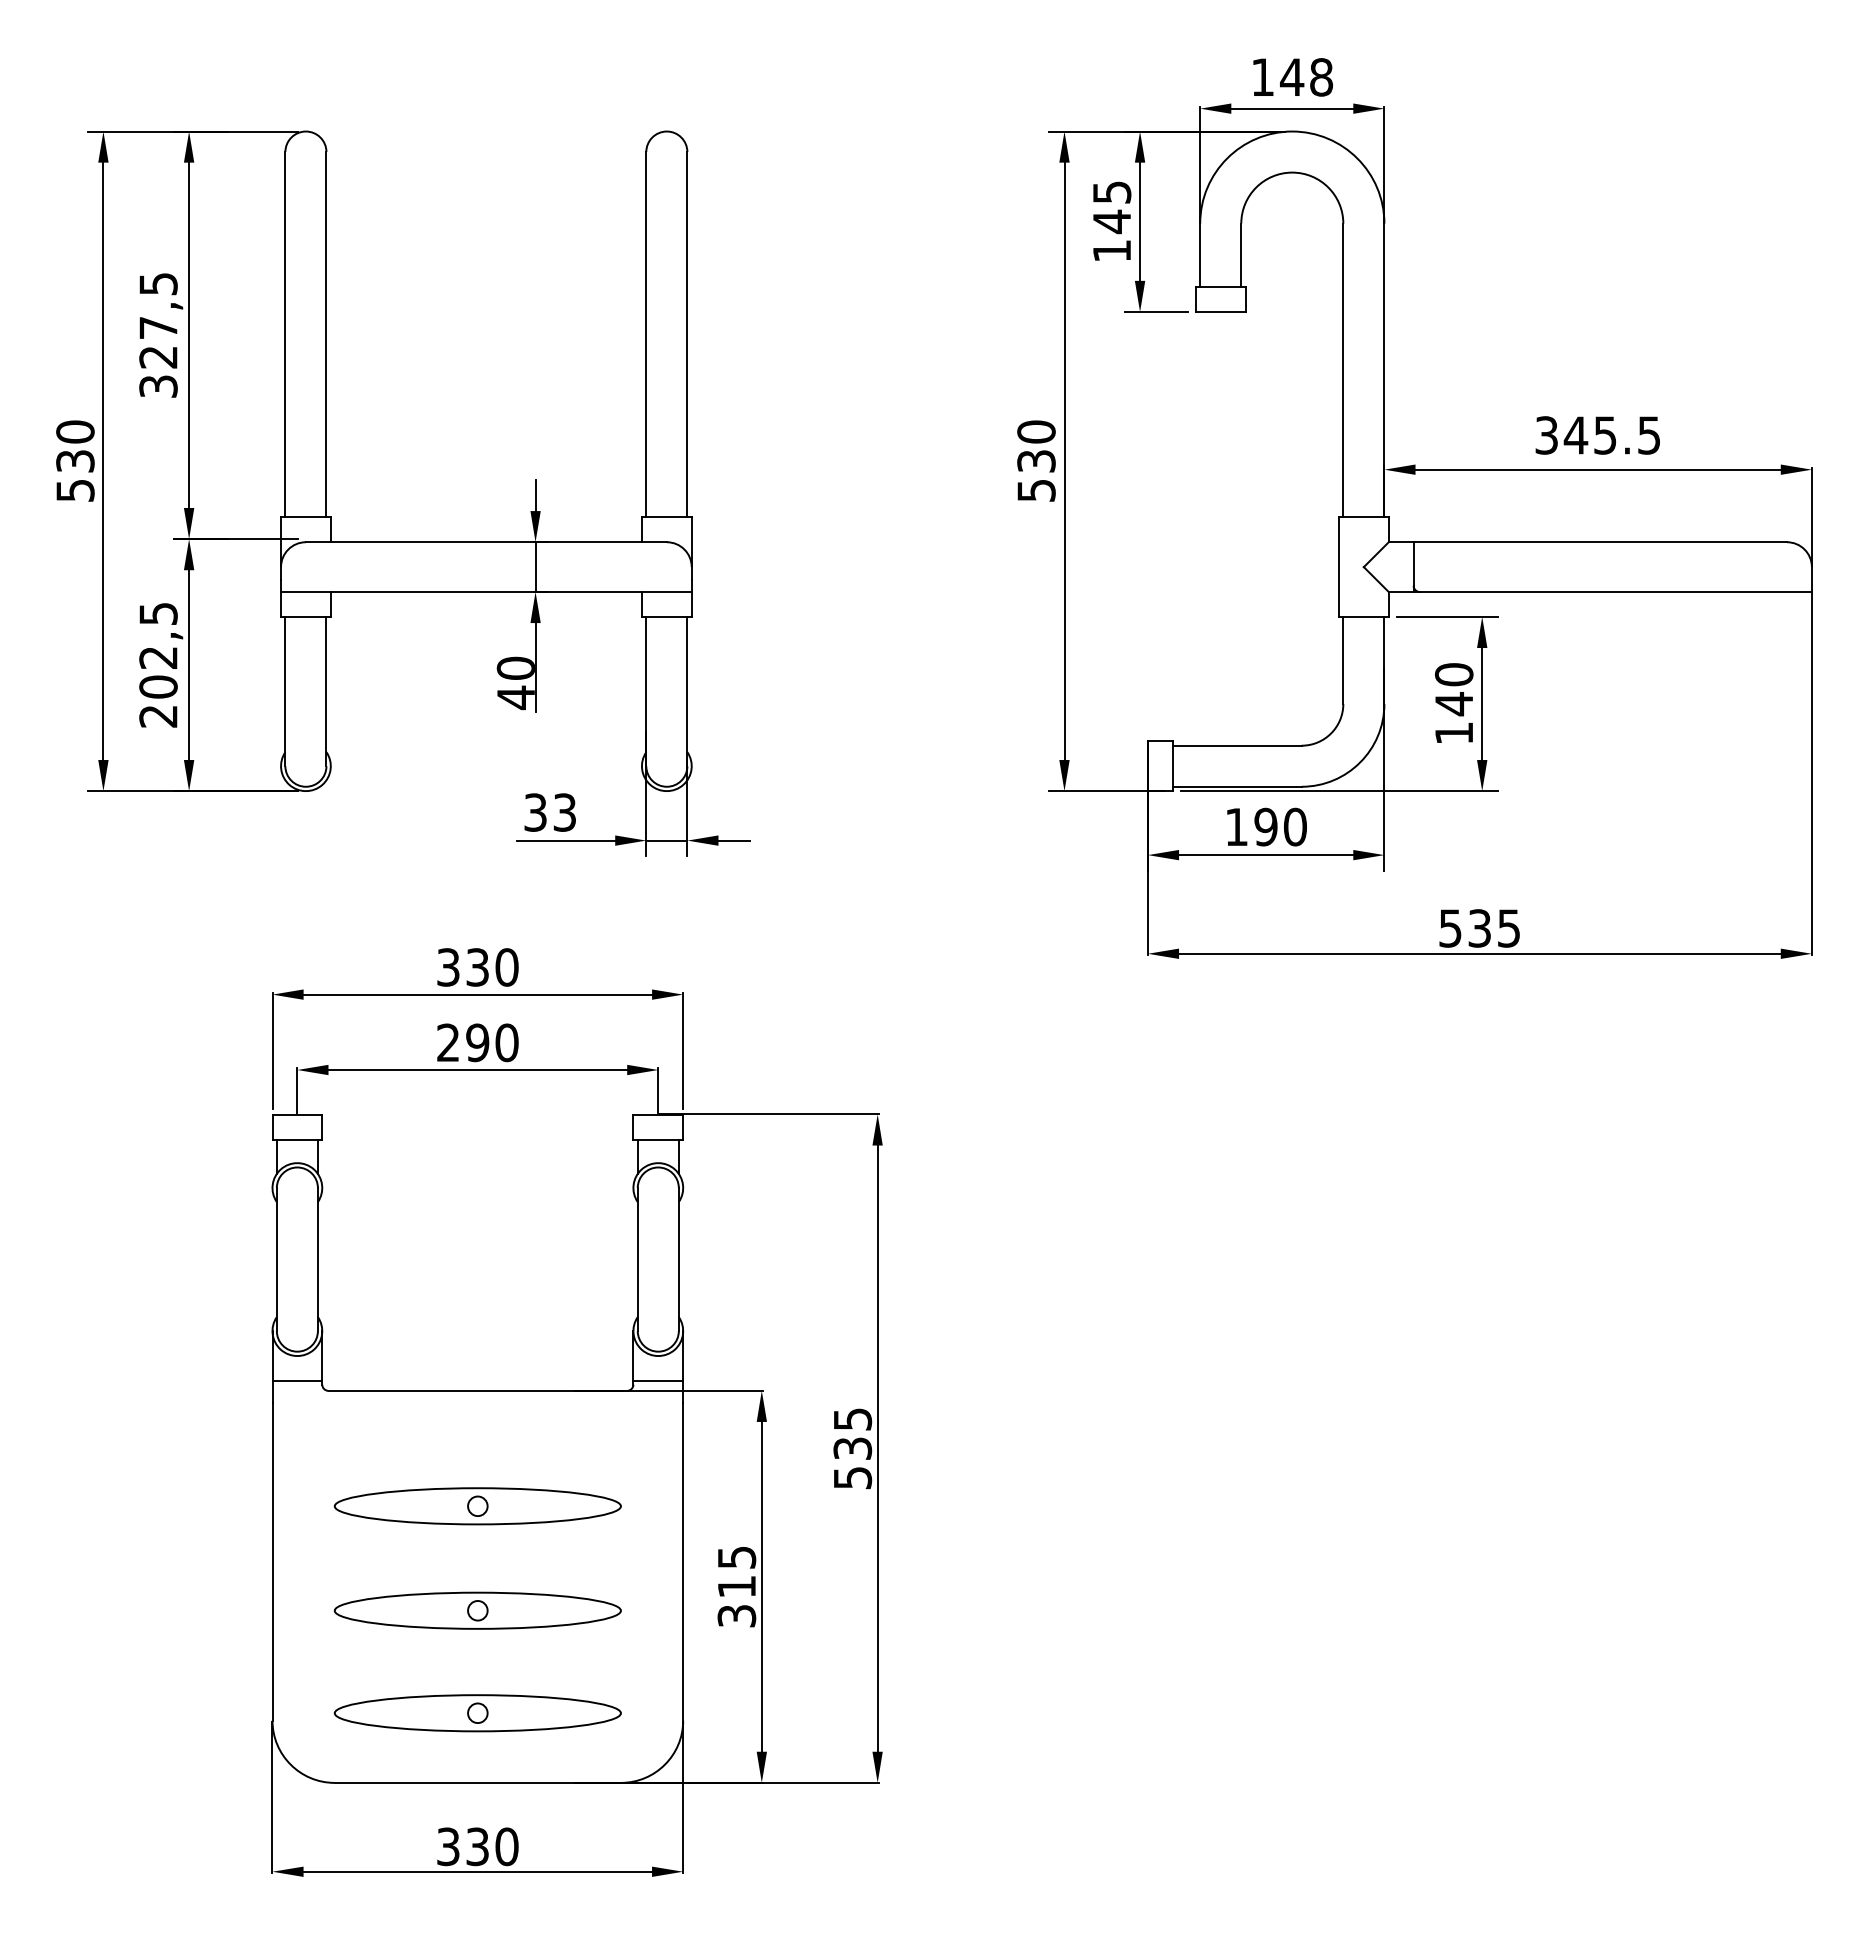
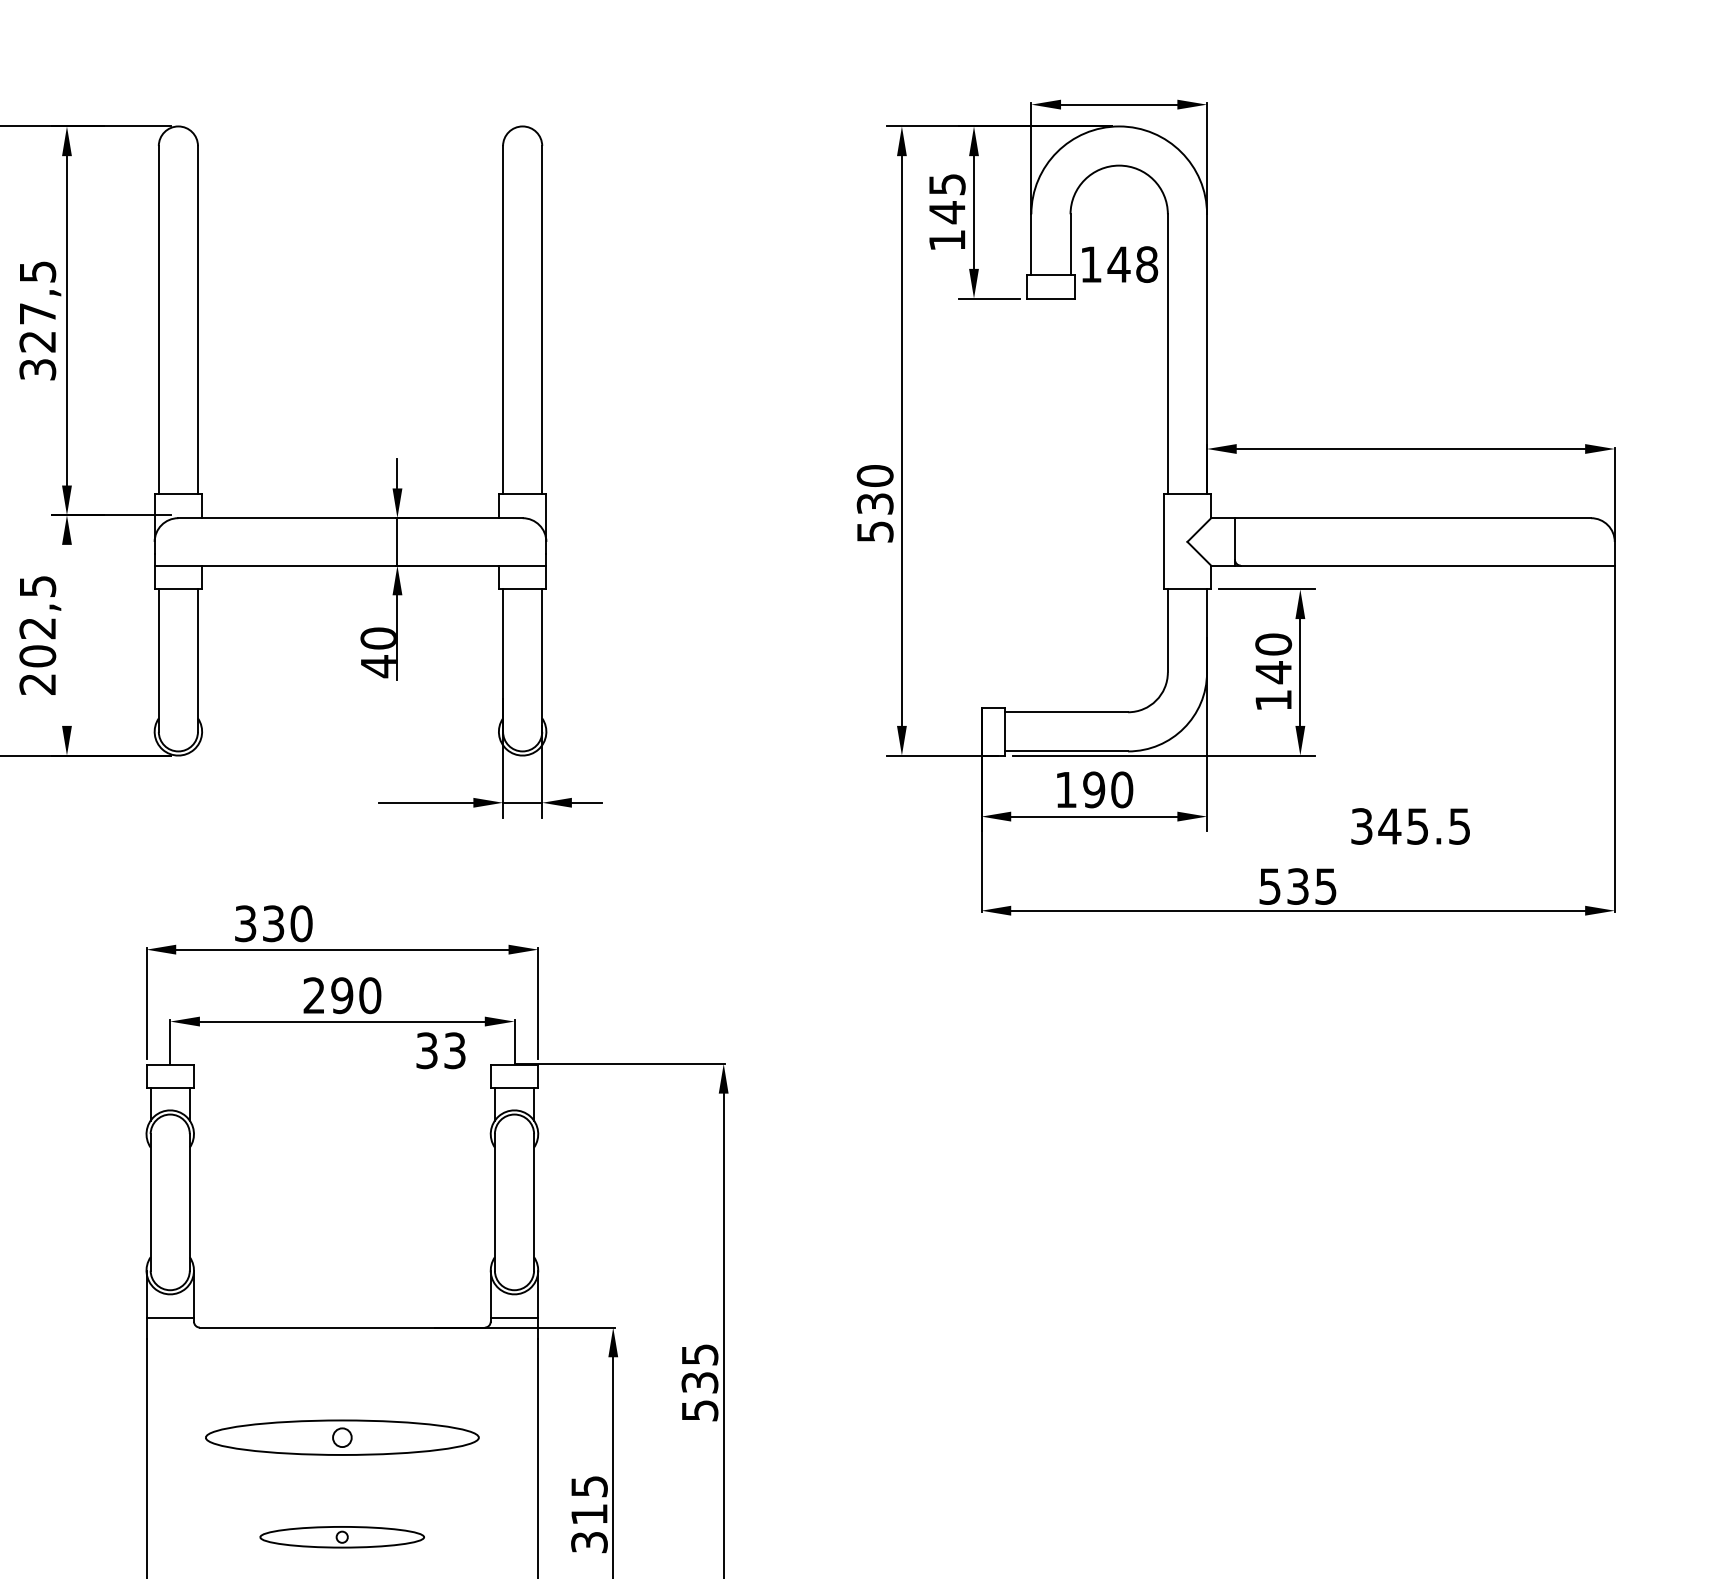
text: (1293, 77) -> (1120, 264), moved
text: (1597, 435) -> (1410, 826), moved
text: (1036, 460) -> (875, 503), moved
line: (189, 665) -> (67, 635), removed
text: (549, 812) -> (440, 1050), moved
text: (477, 967) -> (273, 923), moved
part: (477, 1610) -> (342, 1537), size x0.6

